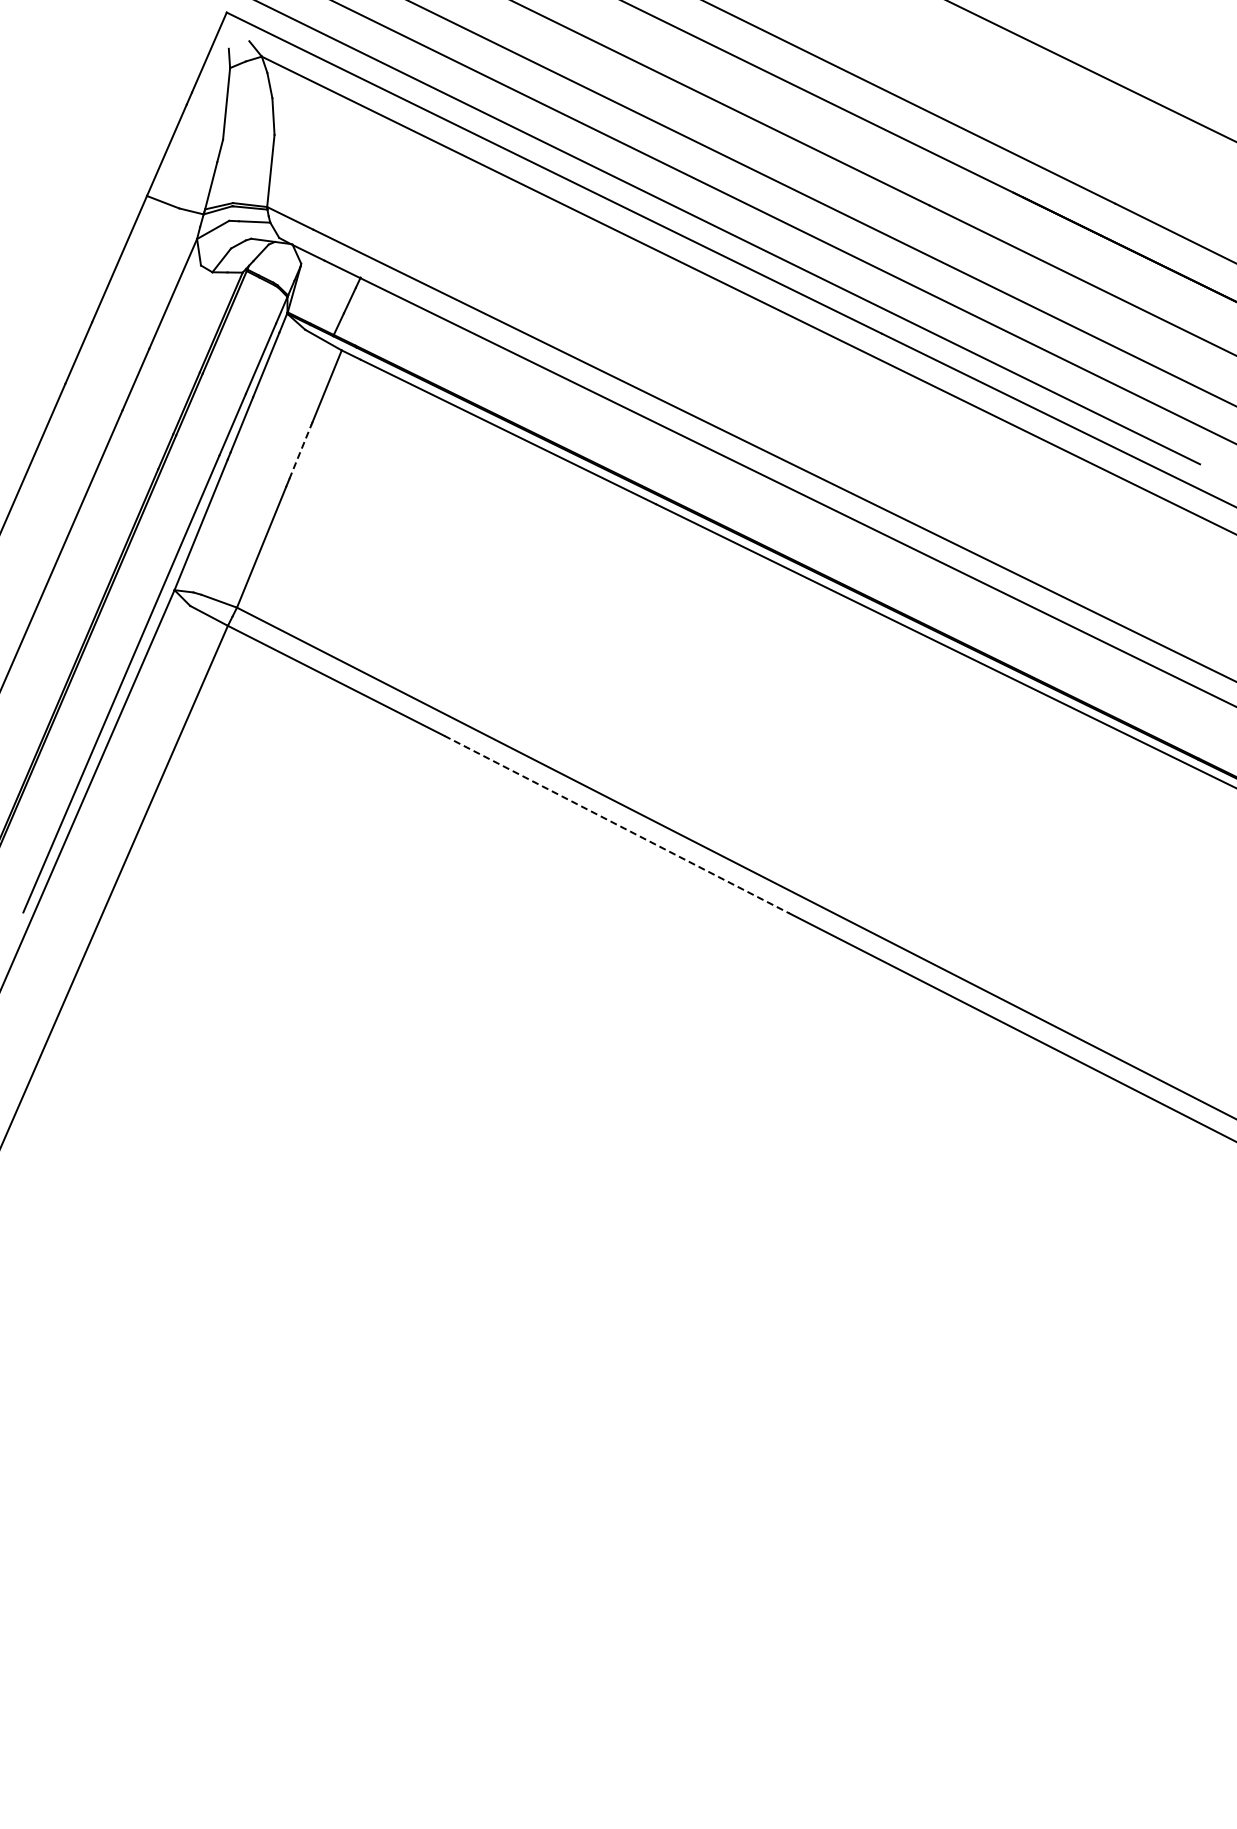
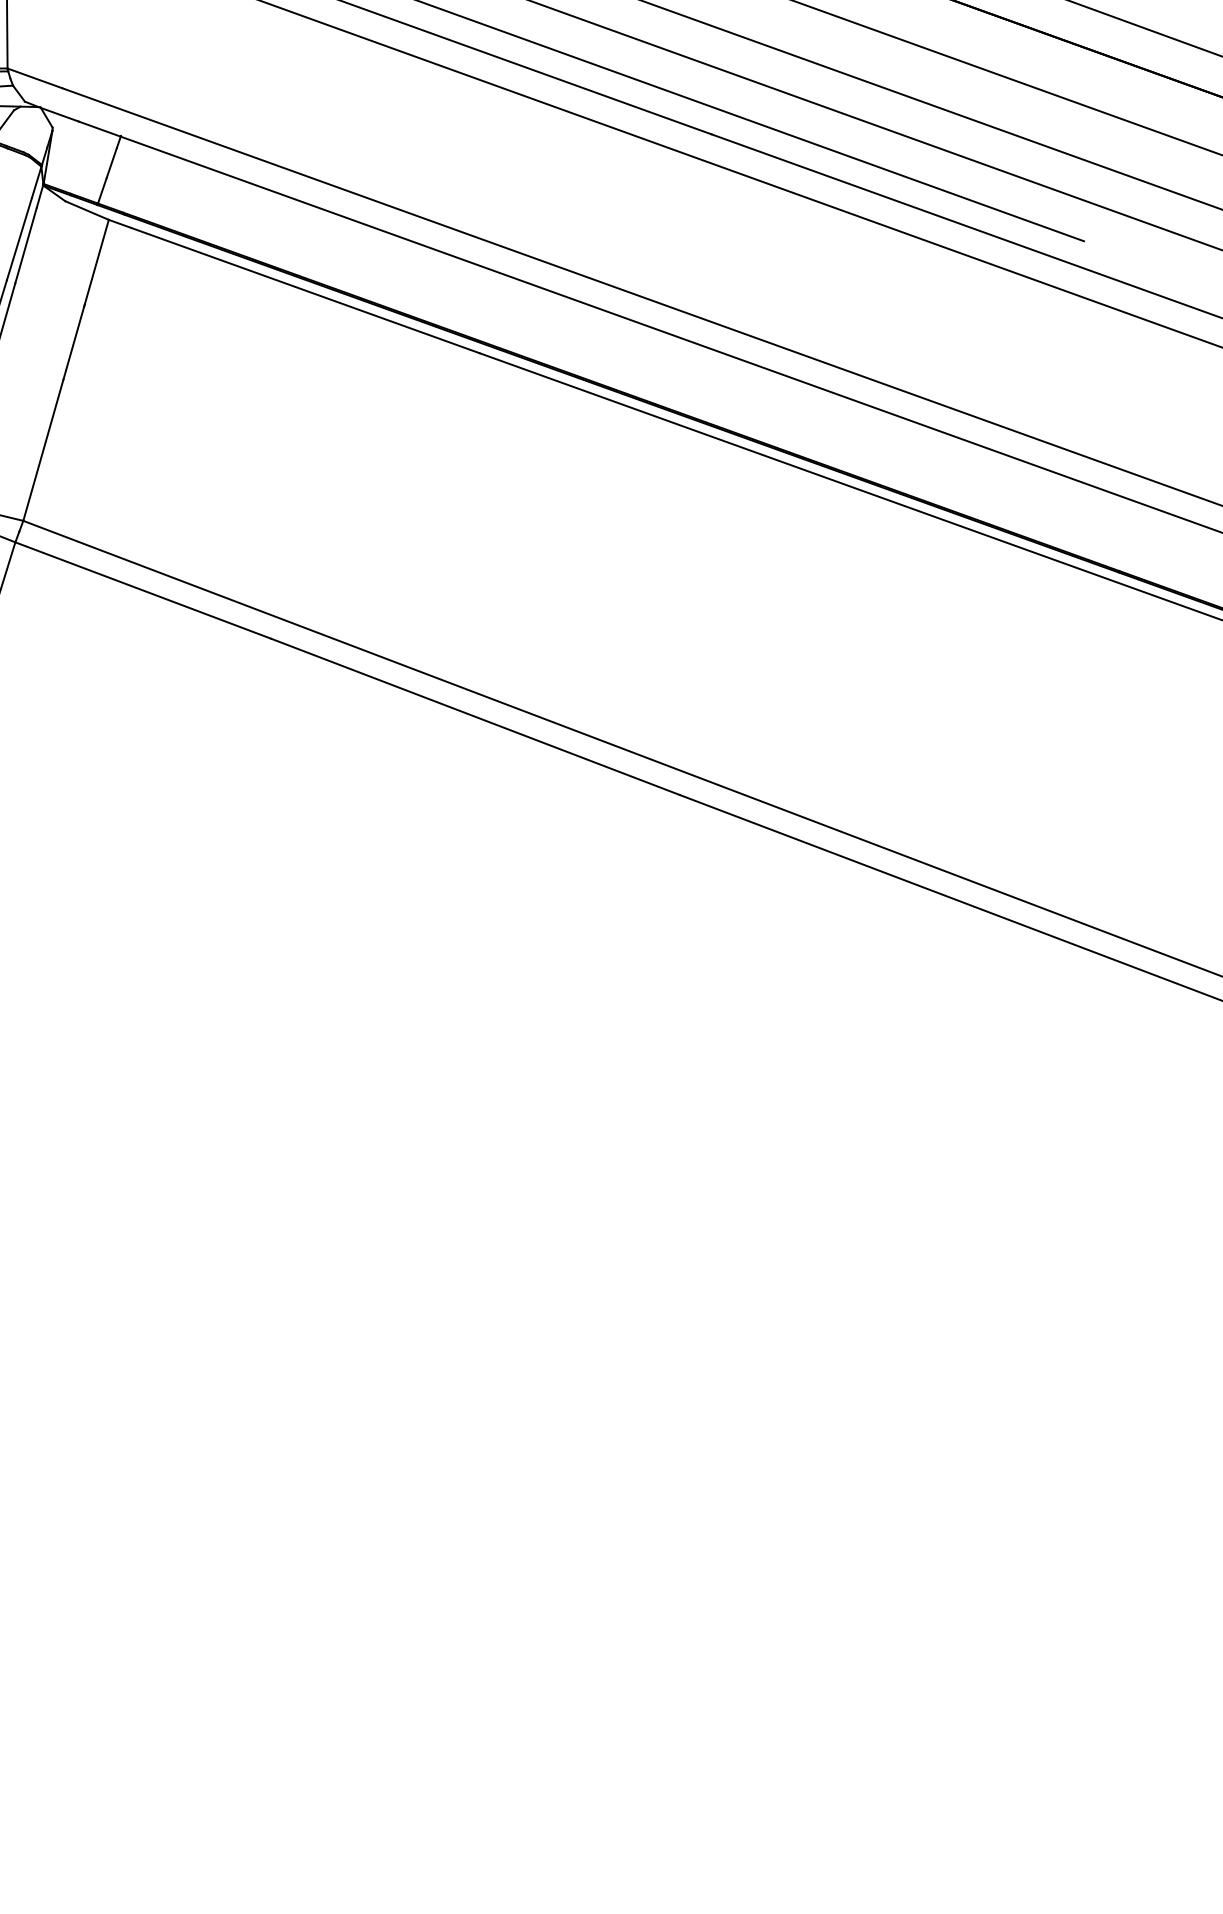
line: (300, 451) -> (75, 338), dashed -> solid
line: (617, 824) -> (476, 716), dashed -> solid

